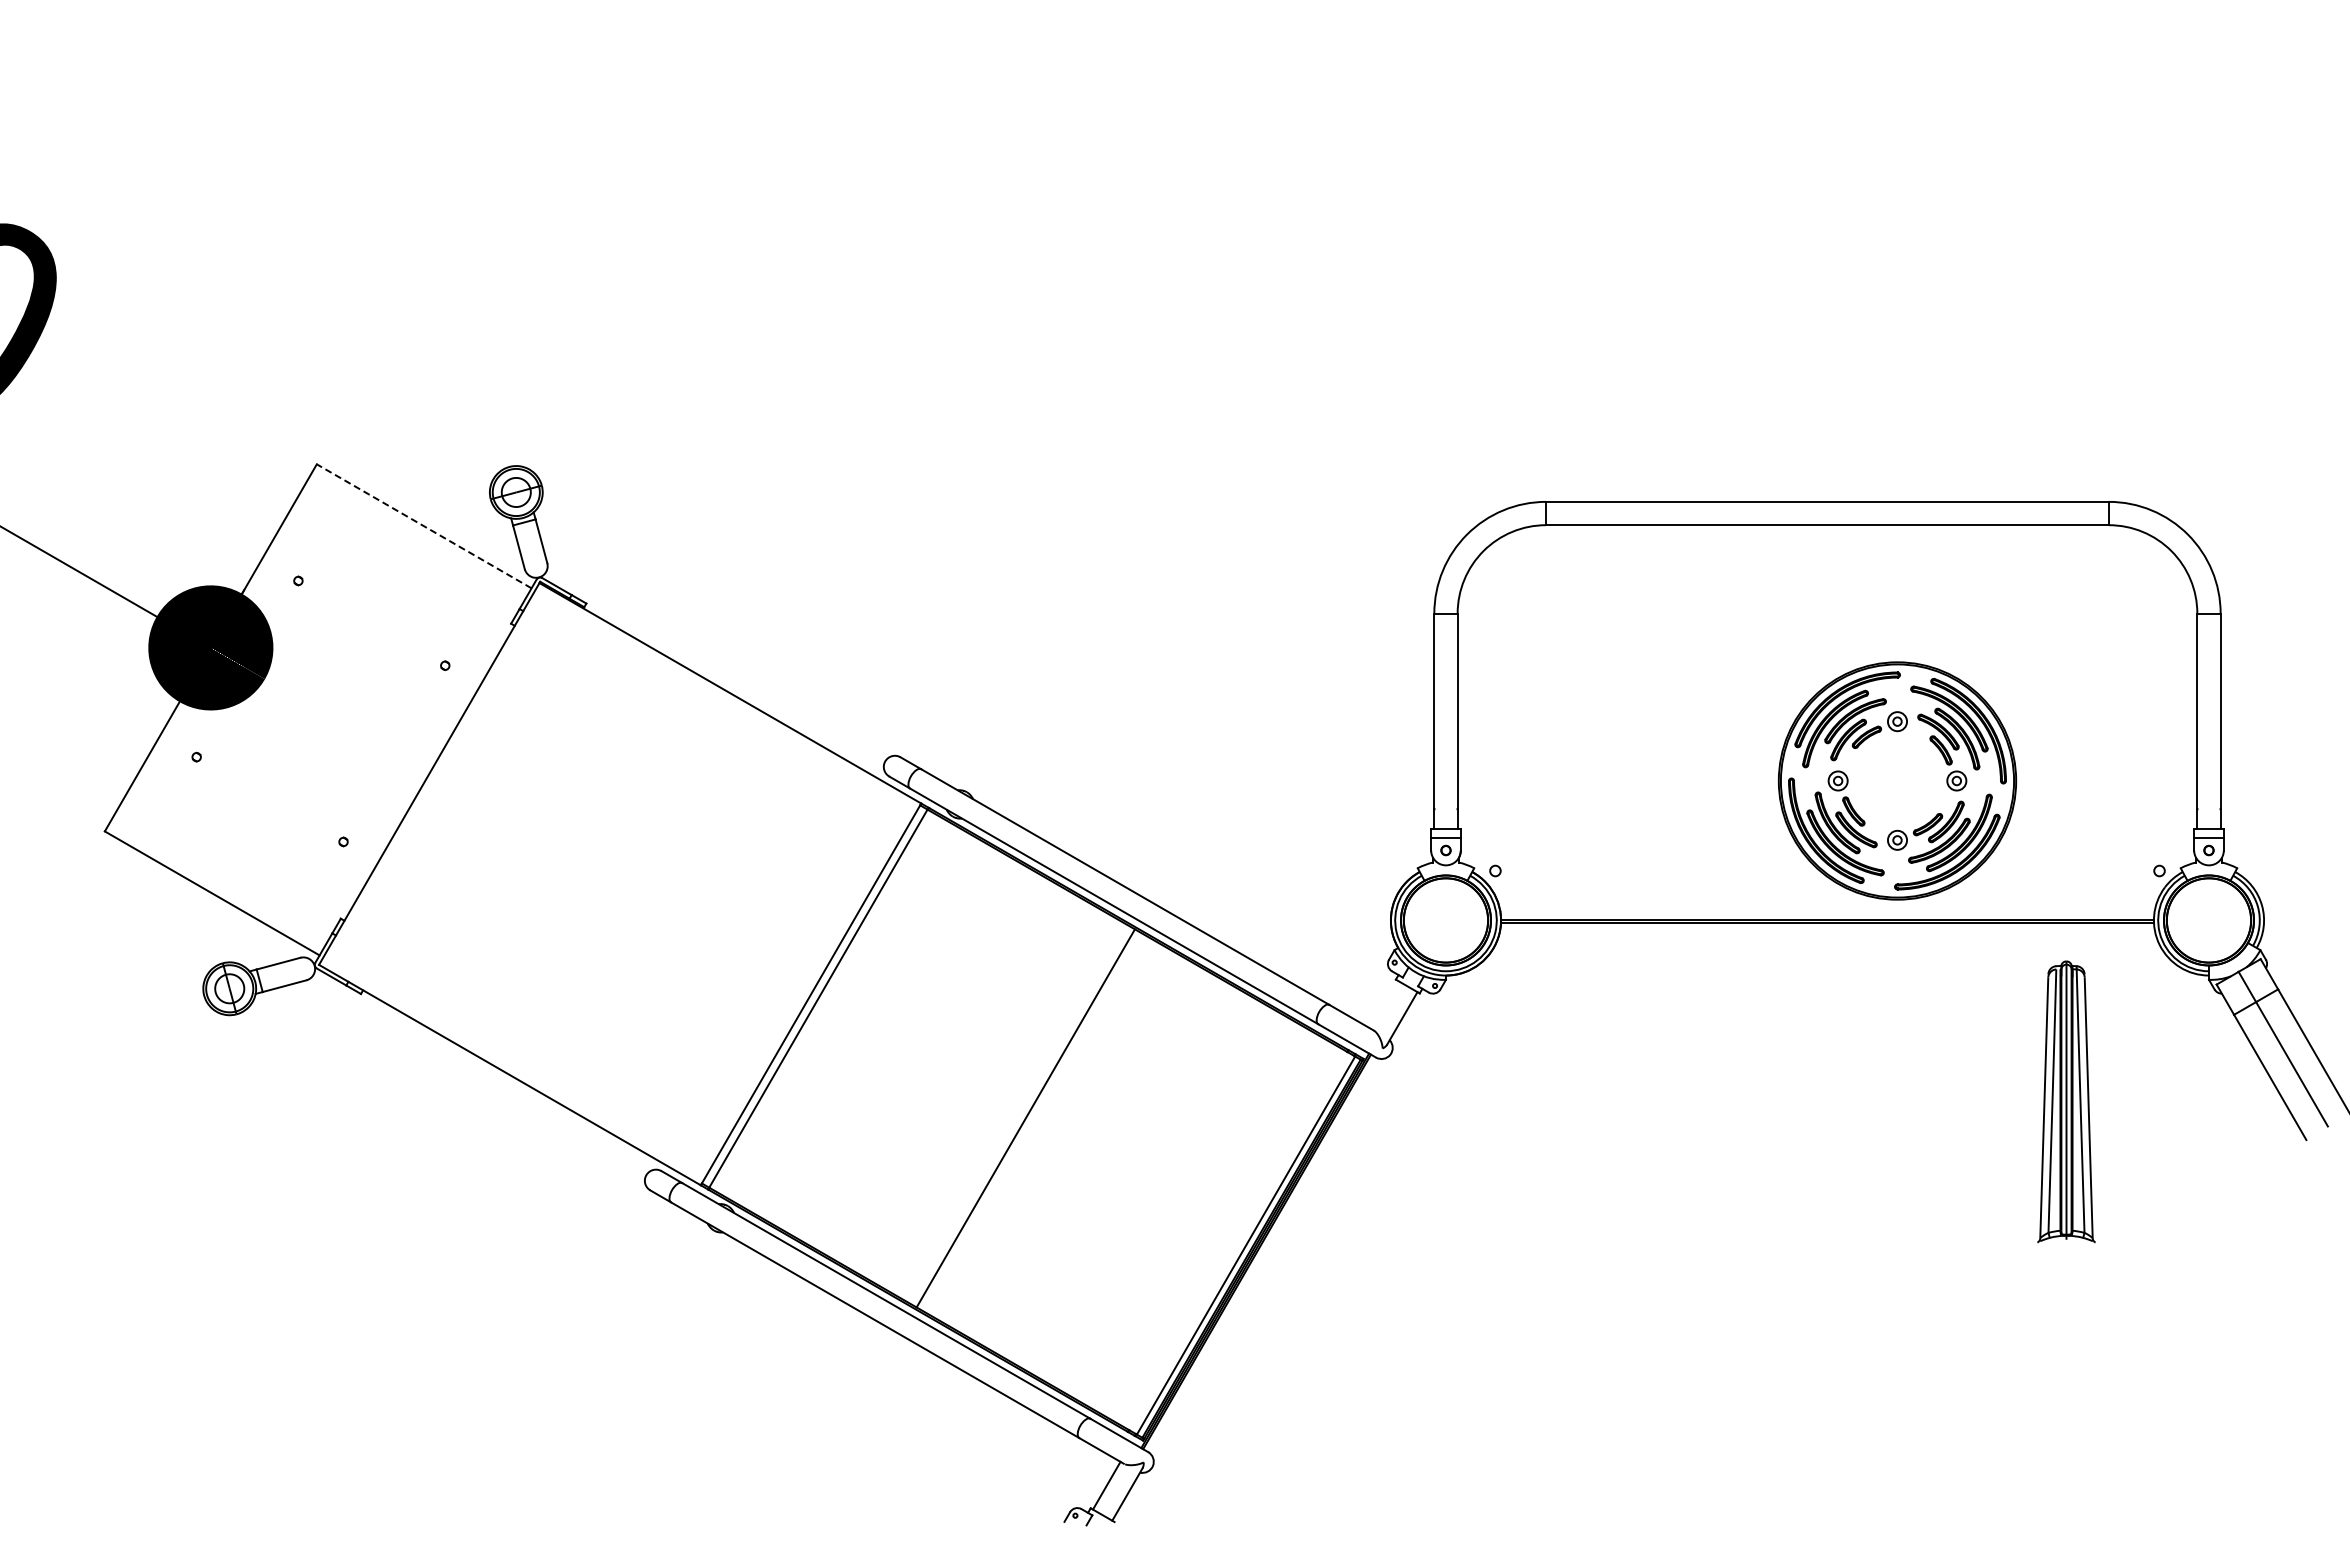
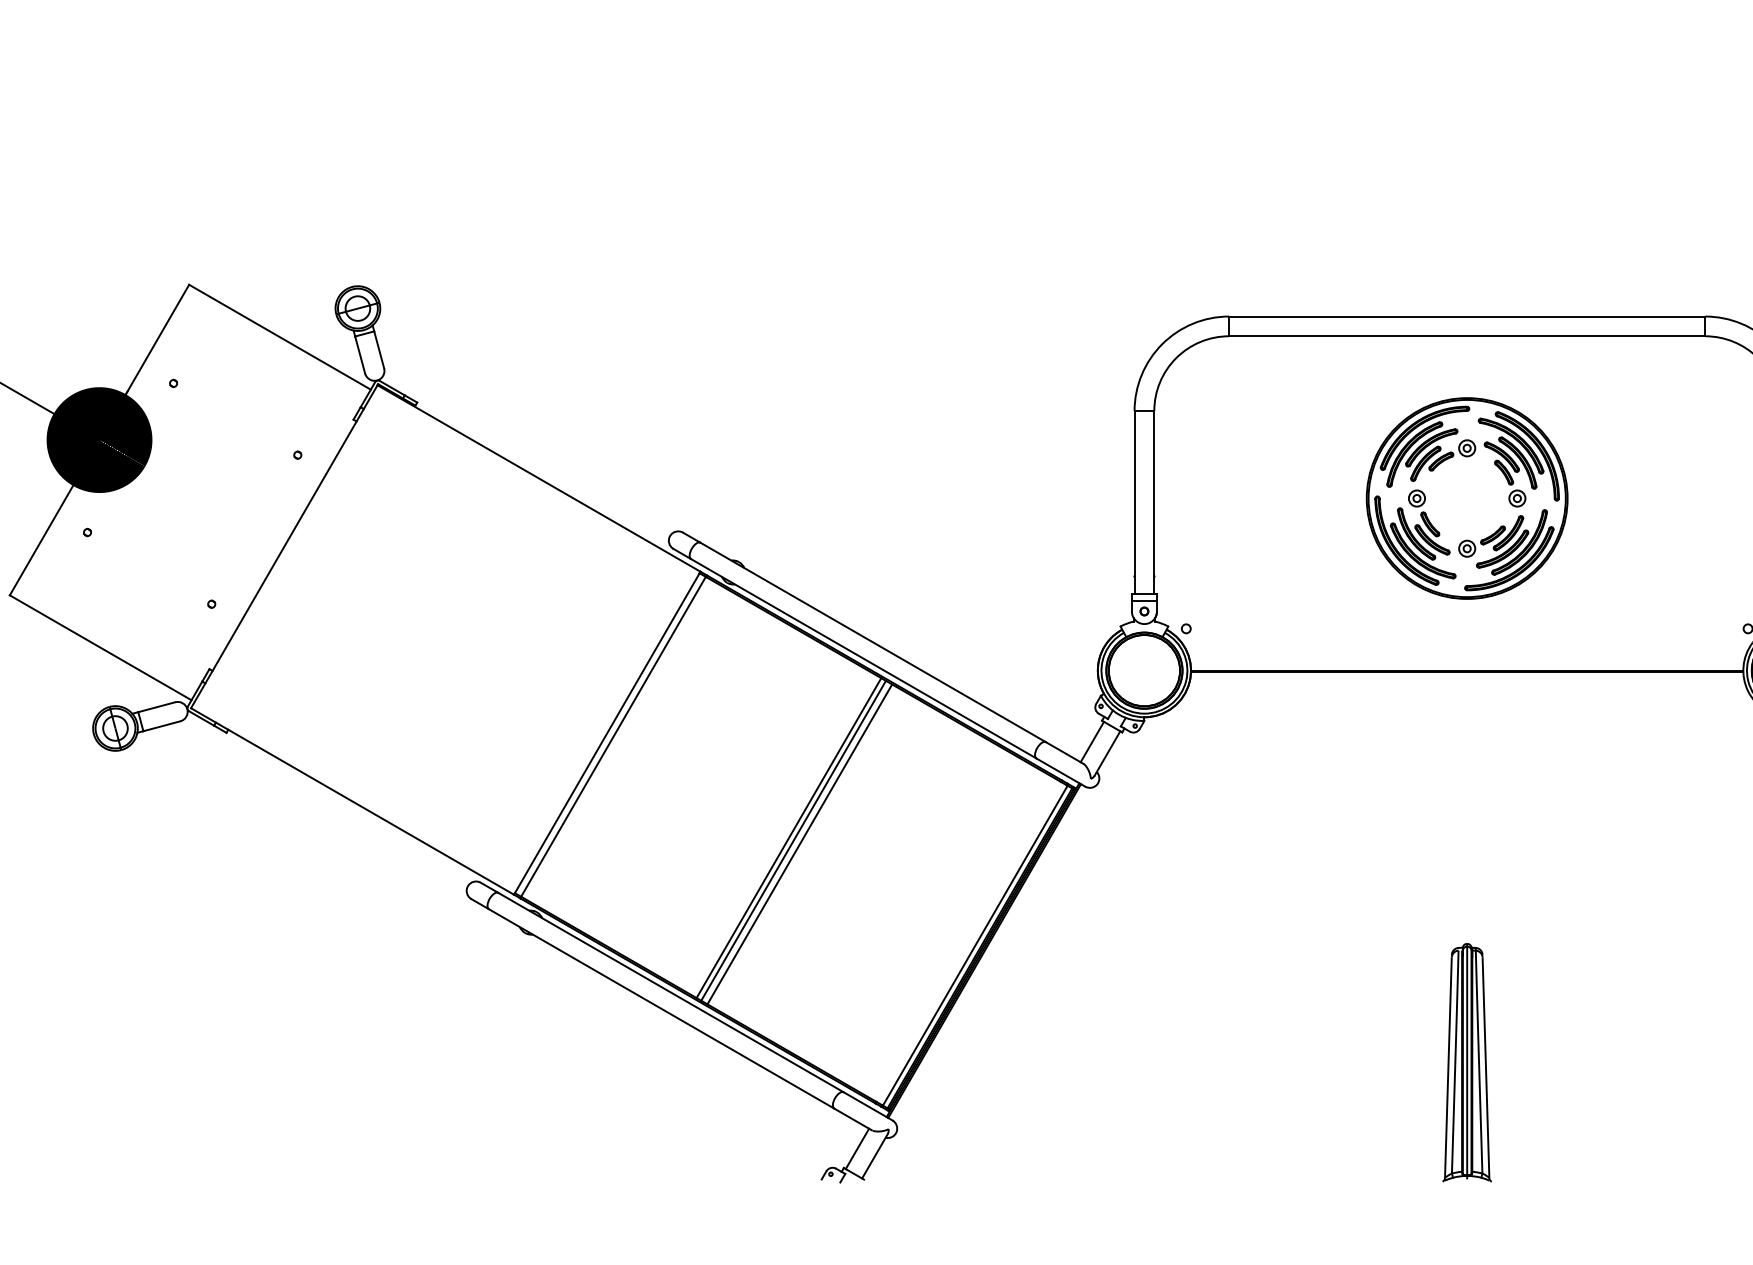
line: (424, 526) -> (280, 337), dashed -> solid
part: (1897, 780) -> (1467, 498), moved
line: (1384, 1004) -> (1092, 741), added
part: (2066, 1101) -> (1467, 1062), moved
line: (1031, 1121) -> (793, 840), added
line: (1038, 1125) -> (799, 844), added

